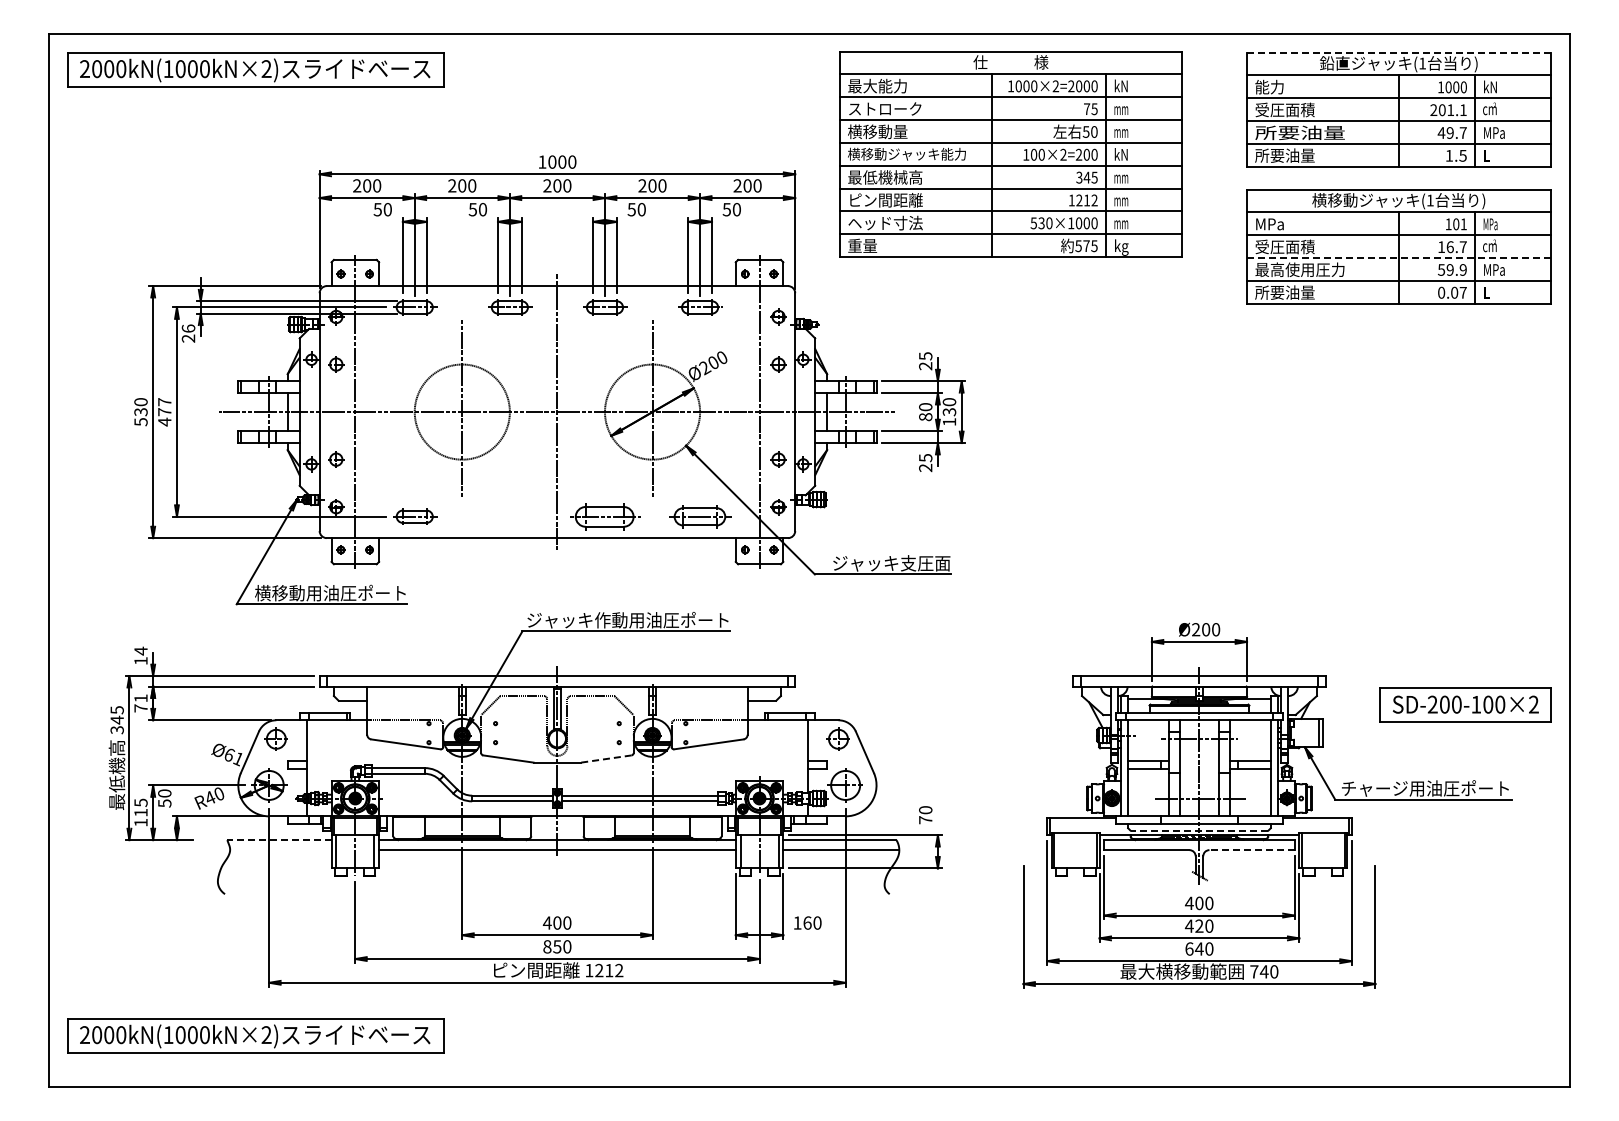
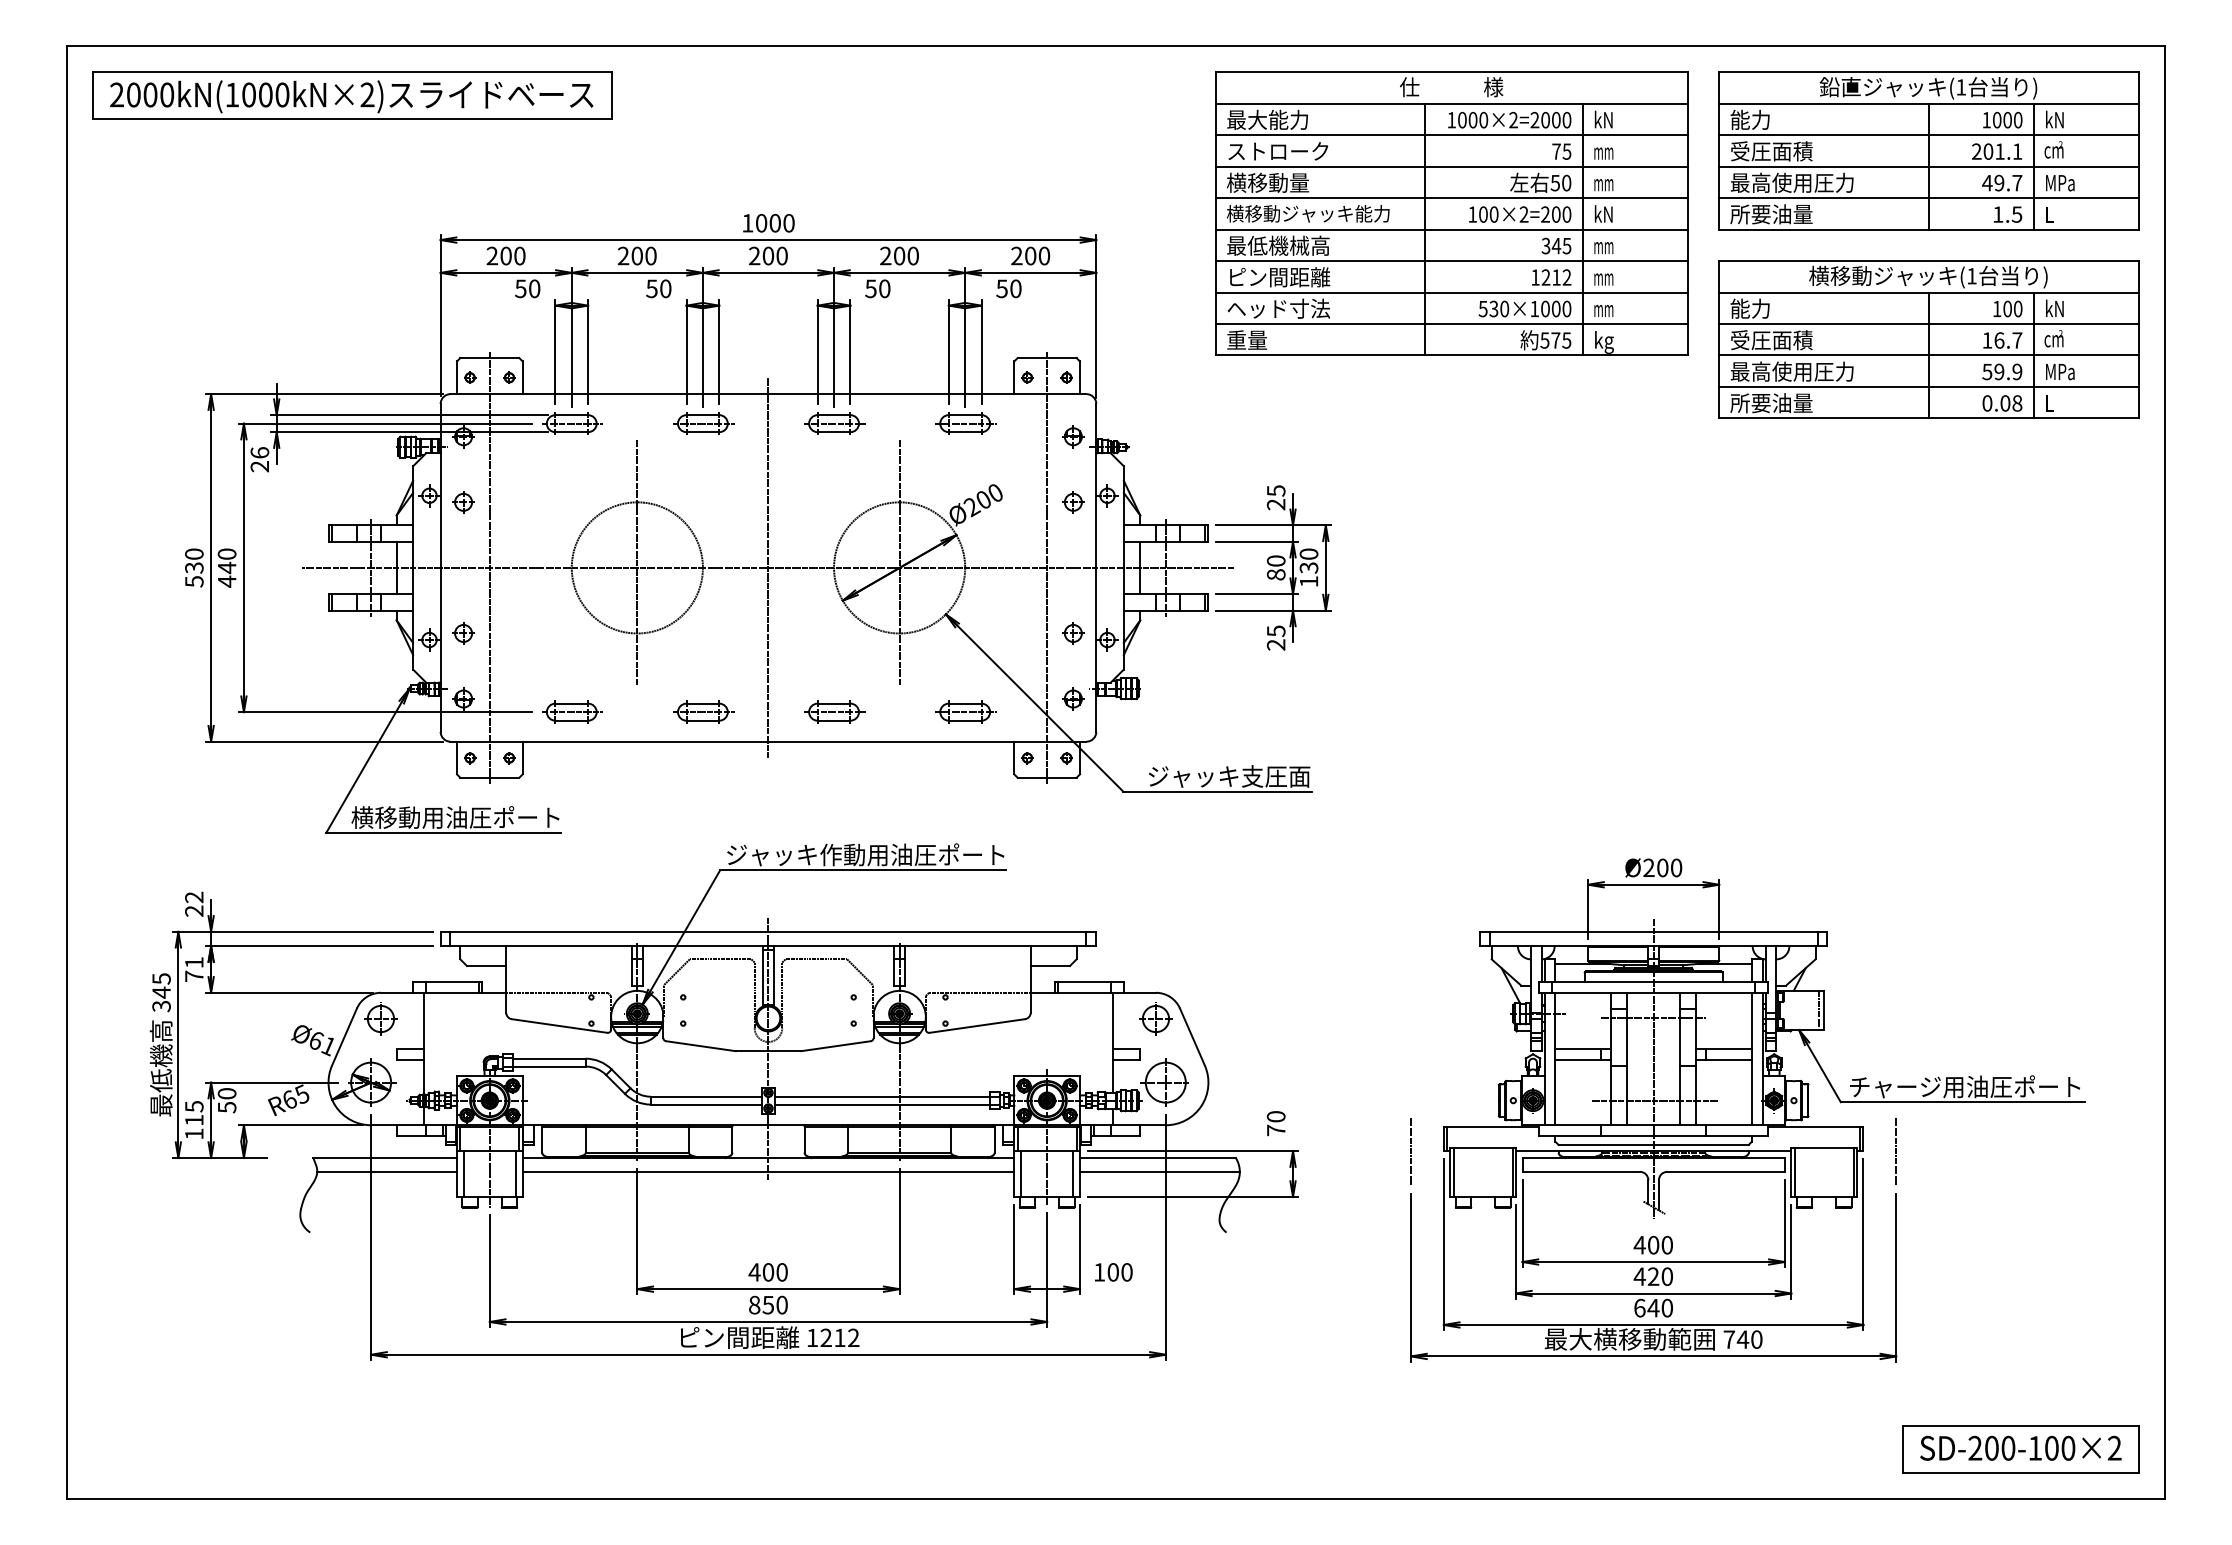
line: (1399, 52) -> (1929, 72), dashed -> solid
text: (1299, 132) -> (1791, 182), 所要油量 -> 最高使用圧力
part: (1010, 154) -> (1451, 214), moved
text: (1269, 223) -> (1750, 307), MPa -> 能力
text: (1490, 223) -> (2054, 307), MPa -> kN
text: (1463, 224) -> (2017, 309), 101 -> 100
line: (1399, 258) -> (1929, 356), dashed -> solid
text: (1462, 292) -> (2016, 403), 0.07 -> 0.08
text: (164, 407) -> (226, 561), 477 -> 440
part: (510, 516) -> (703, 711), added
part: (605, 516) -> (834, 711), size x0.62
part: (700, 516) -> (965, 711), size x0.71
text: (140, 655) -> (193, 903), 14 -> 22
part: (1465, 704) -> (2020, 1448), moved
line: (606, 758) -> (836, 1045), dashed -> solid
text: (214, 795) -> (295, 1096), R40 -> R65
line: (1199, 830) -> (1653, 1144), dashed -> solid
line: (1023, 835) -> (1411, 1151), added
line: (1375, 835) -> (1896, 1151), added
line: (278, 840) -> (383, 1158), dashed -> solid
line: (280, 850) -> (386, 1172), added
line: (1252, 850) -> (1726, 1172), dashed -> solid
text: (807, 922) -> (1113, 1271), 160 -> 100
part: (255, 1035) -> (352, 1427), removed

